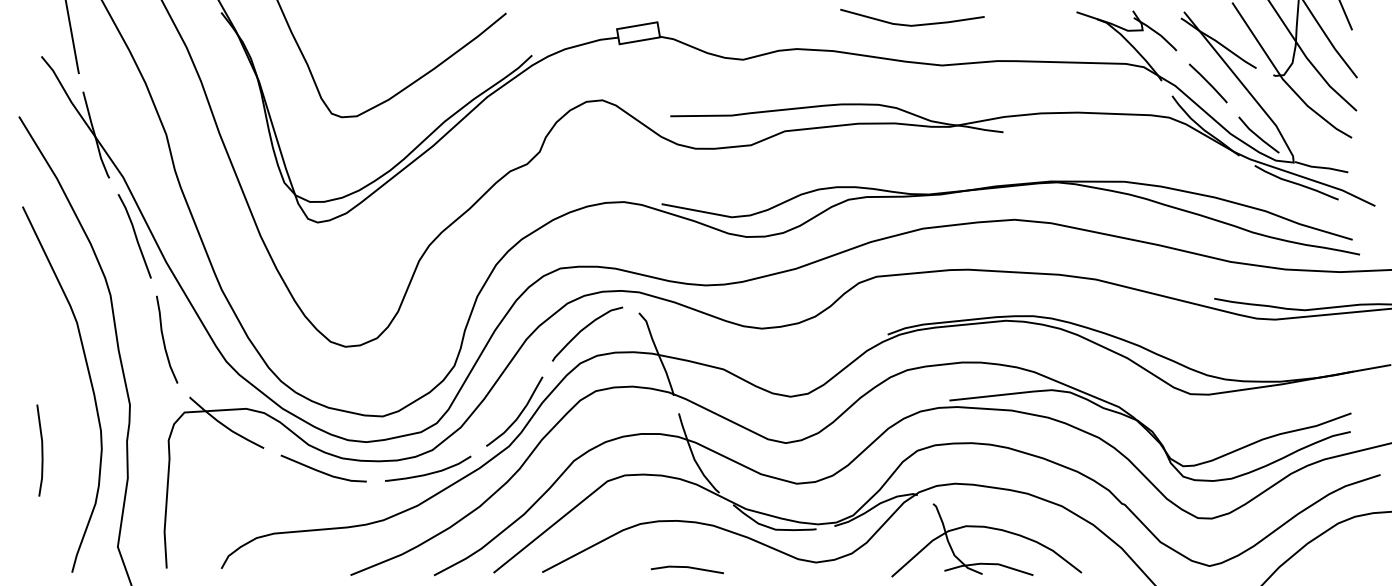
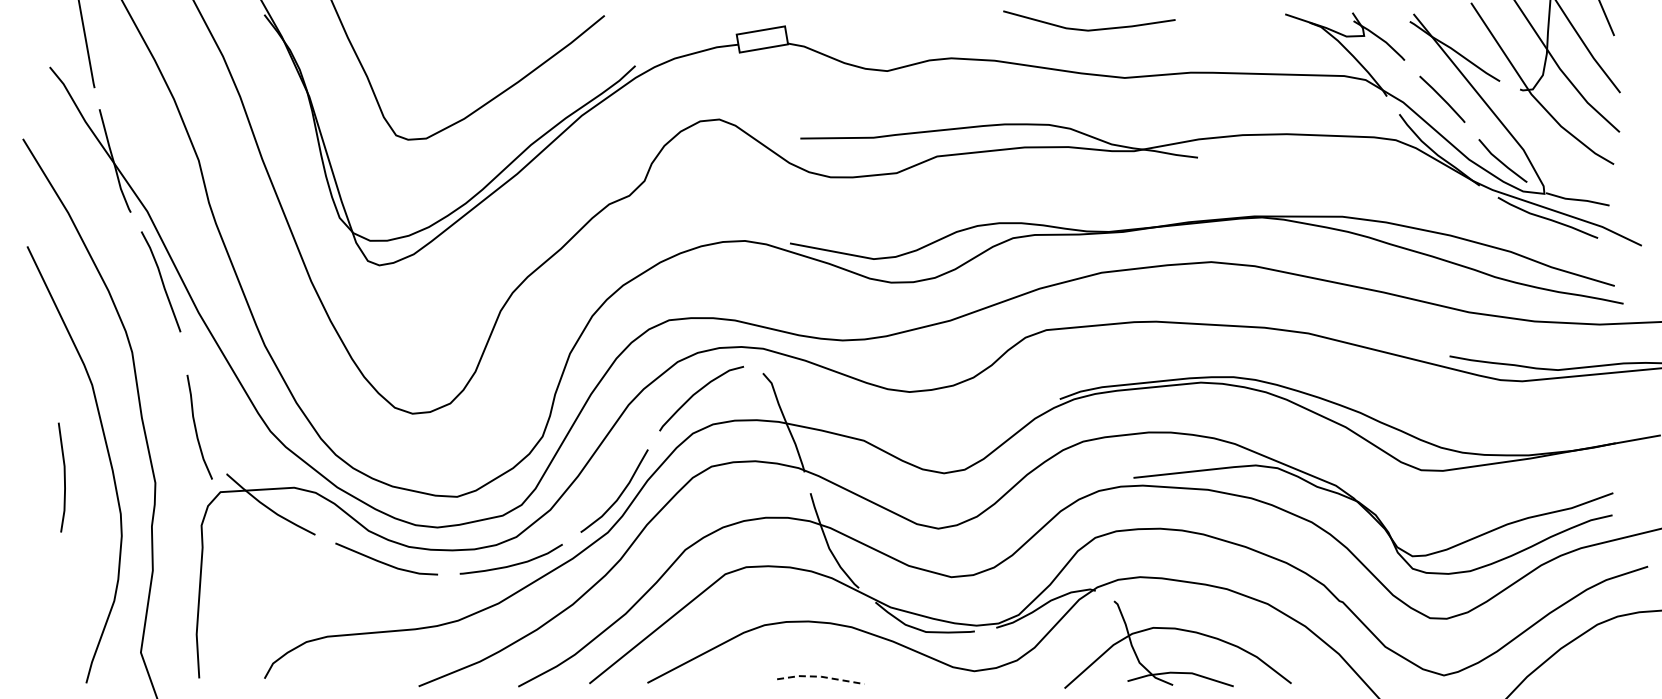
curve: (164, 339) -> (196, 426), moved
line: (41, 449) -> (63, 476), moved
line: (687, 566) -> (820, 676), solid -> dashed

